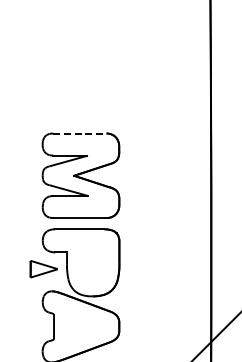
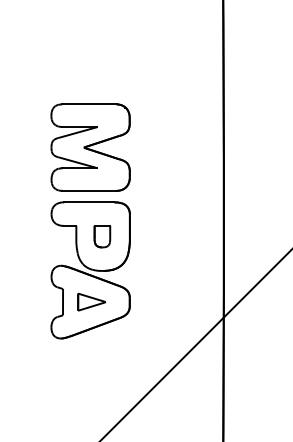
line: (79, 133) -> (89, 104), dashed -> solid
part: (92, 262) -> (102, 236), added
part: (43, 268) -> (91, 301), moved

